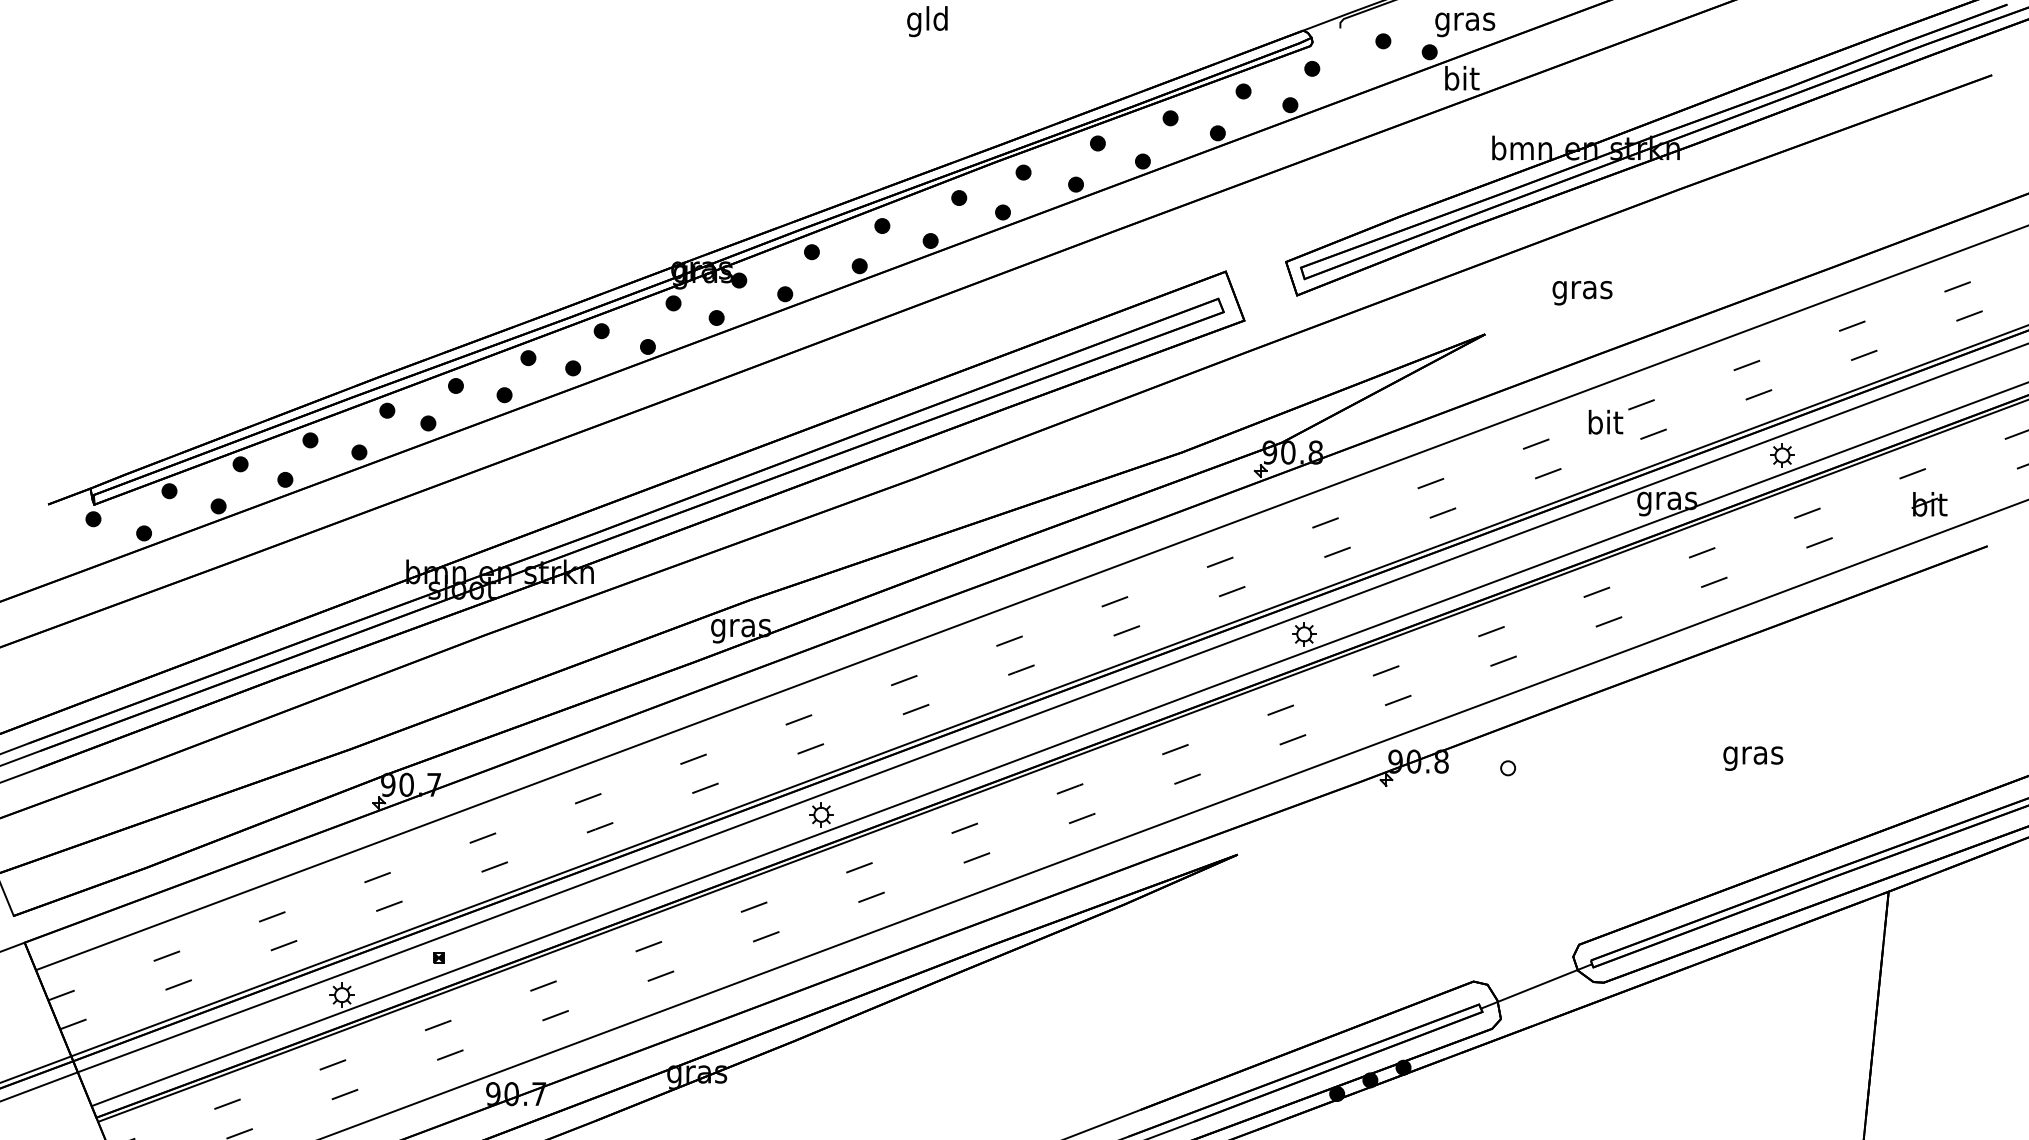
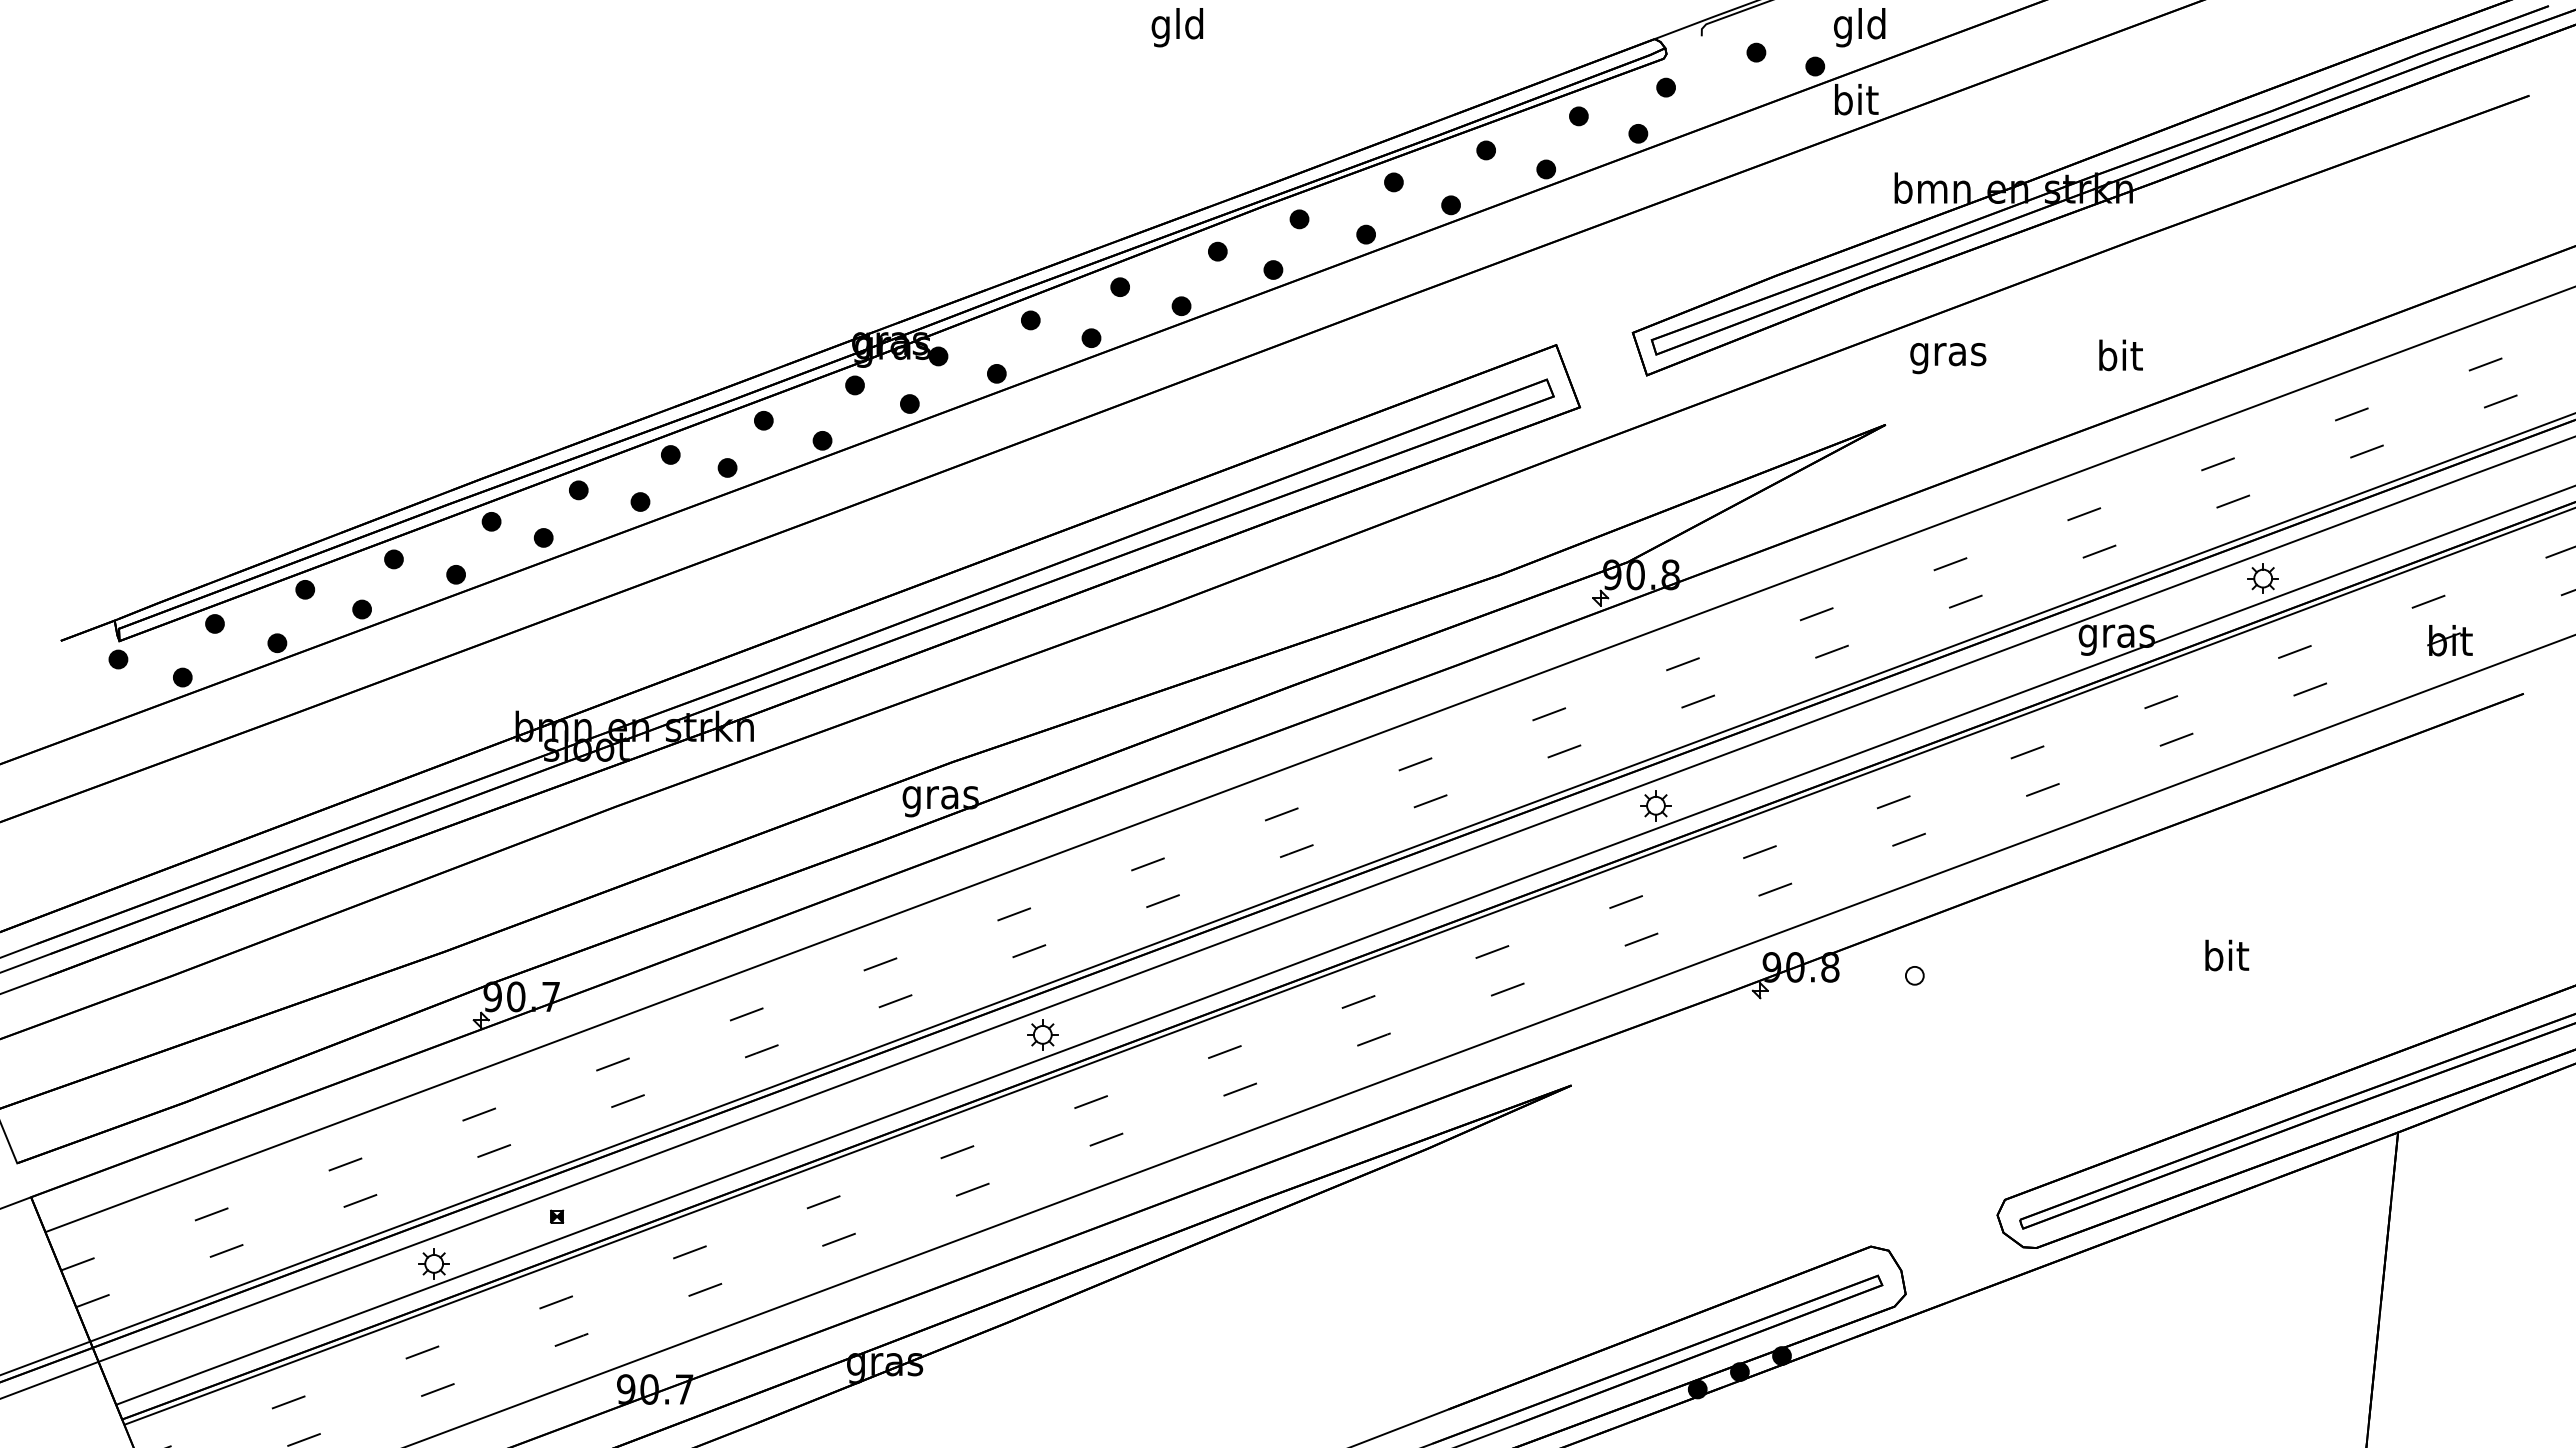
text: (1465, 21) -> (1860, 27), gras -> gld
text: (1582, 293) -> (1948, 358), moved
text: (1605, 422) -> (2120, 355), moved
text: (1753, 755) -> (2226, 959), gras -> bit
line: (1536, 986) -> (1950, 1252), removed

